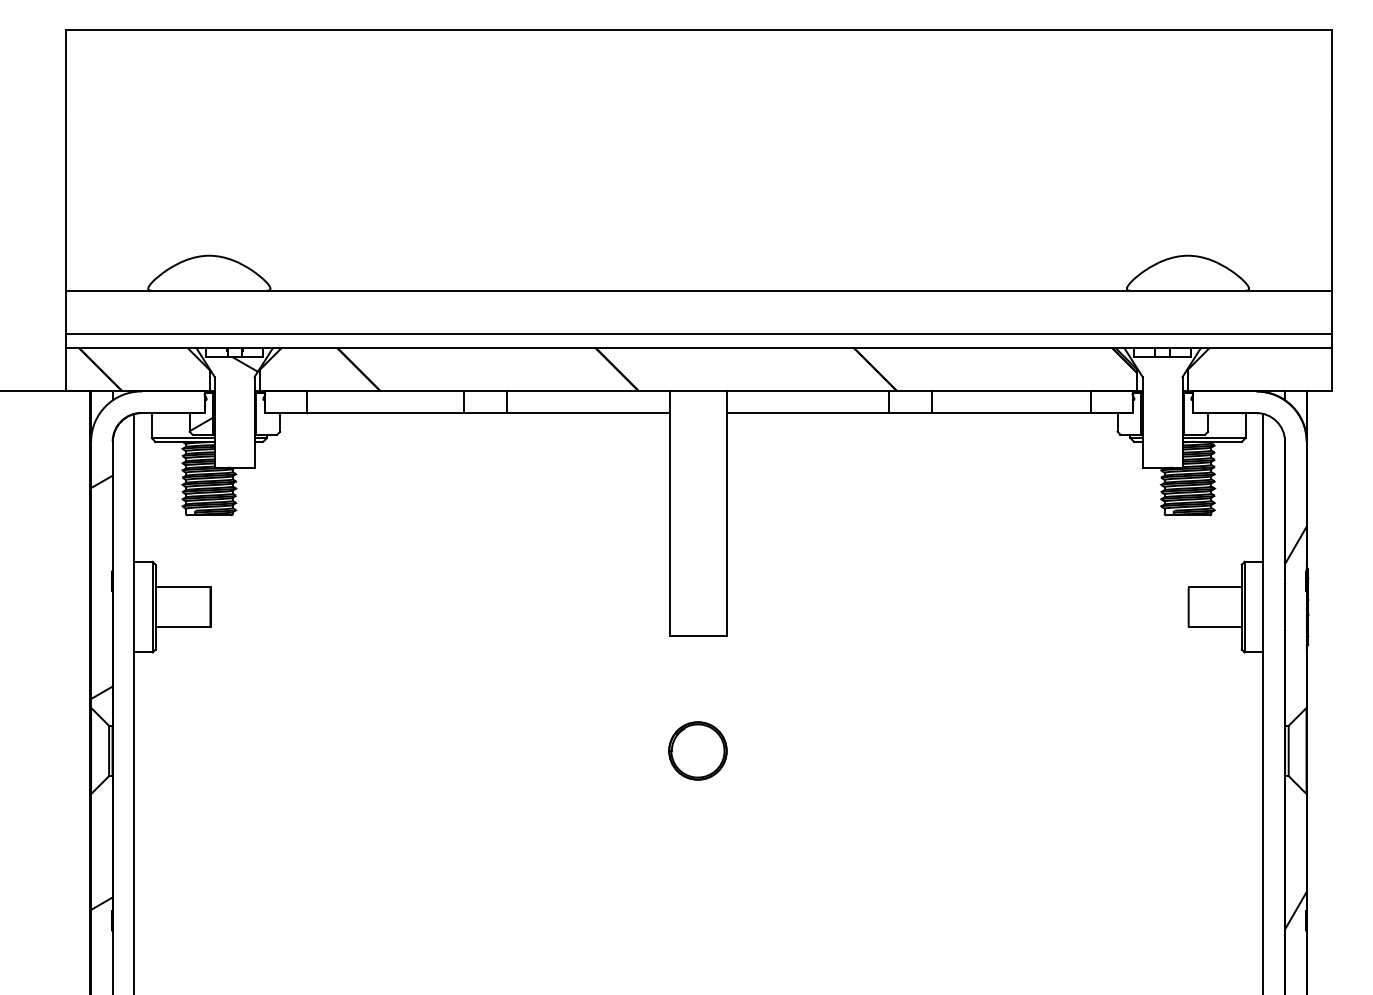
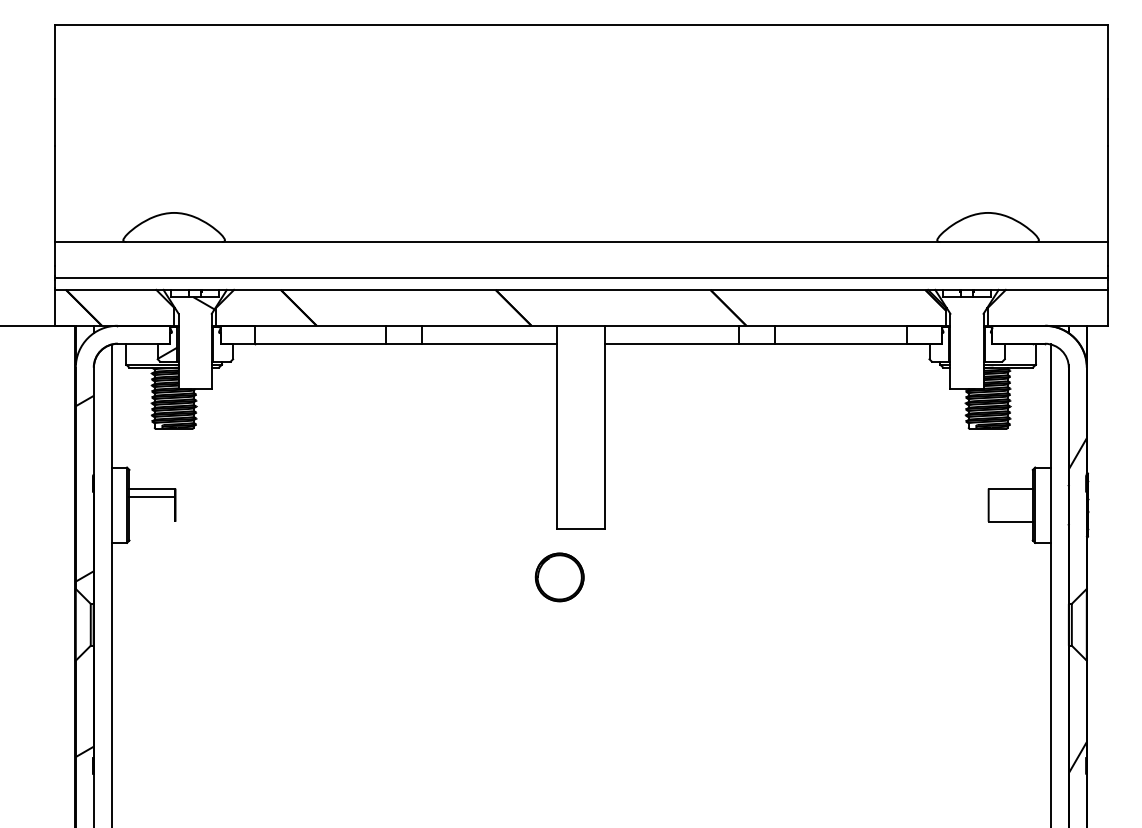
line: (182, 627) -> (151, 497), moved
part: (697, 750) -> (559, 577), moved

